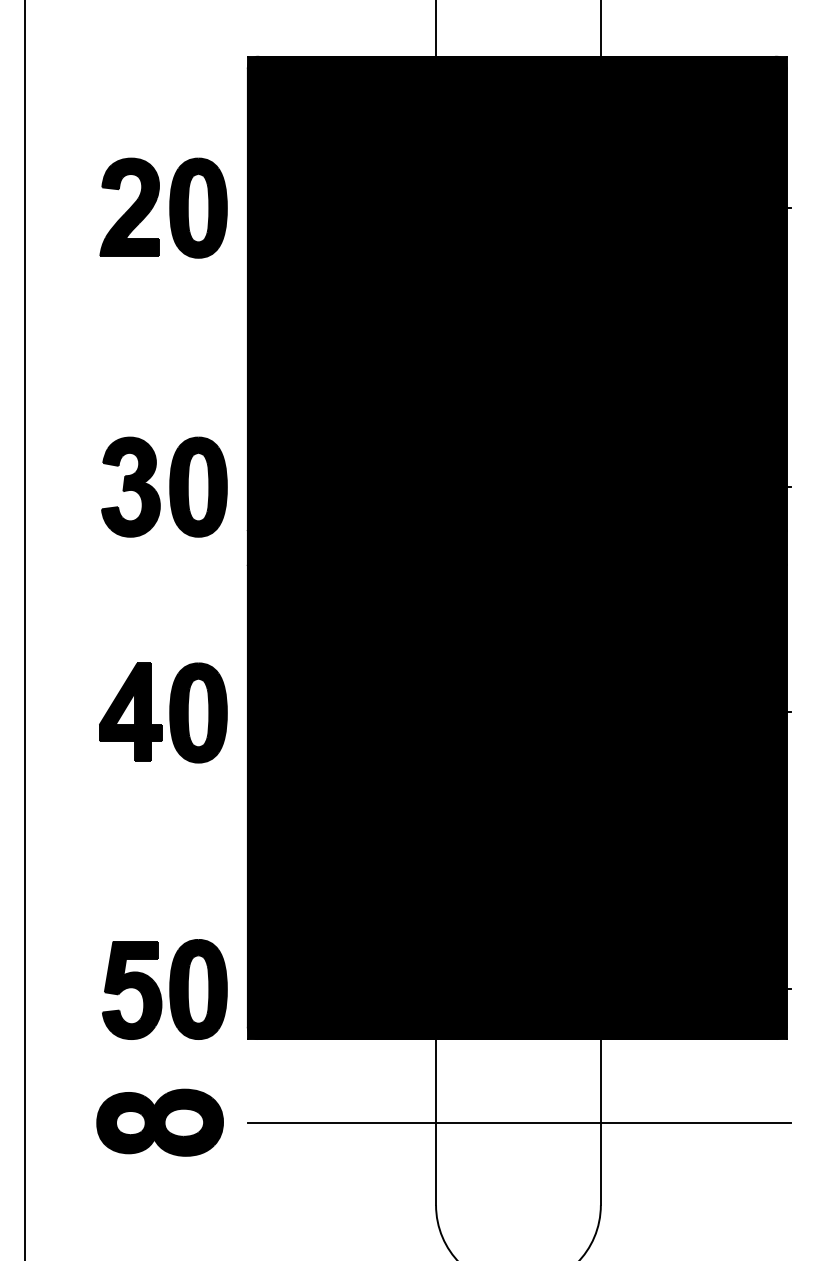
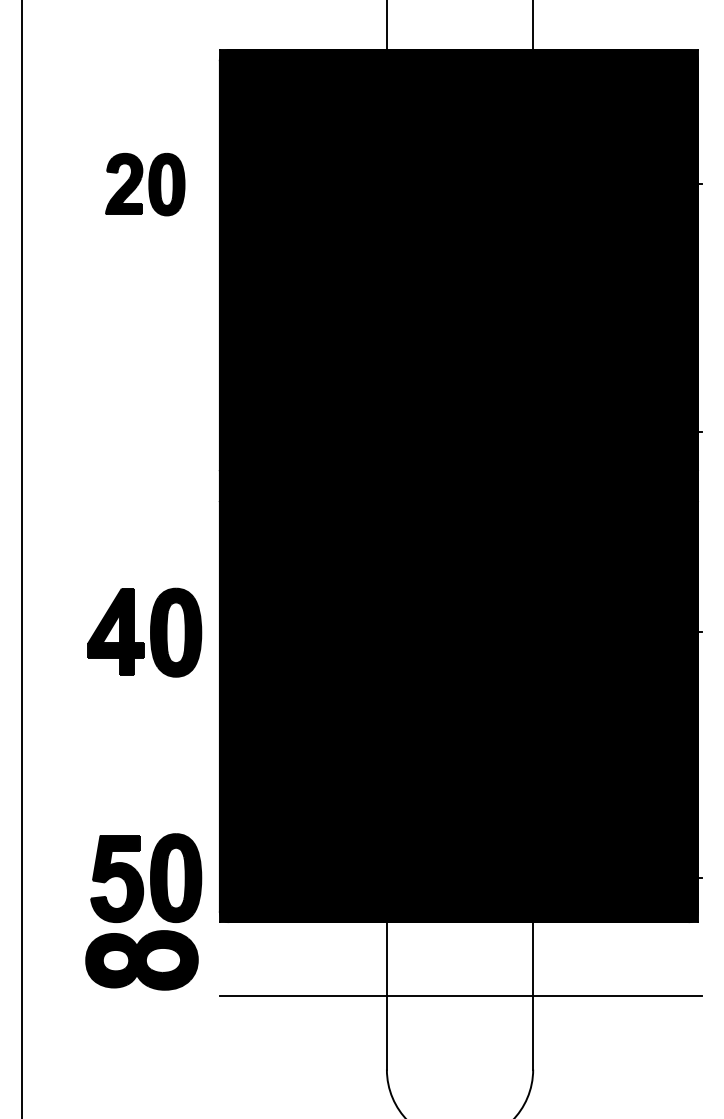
part: (164, 207) -> (145, 184), size x0.7
part: (164, 487) -> (145, 432), removed
part: (159, 1122) -> (141, 960), moved

